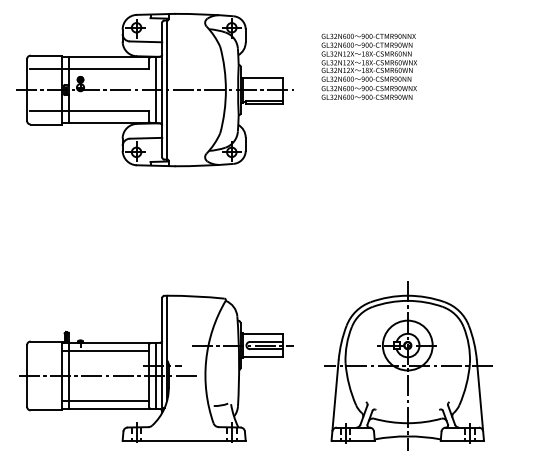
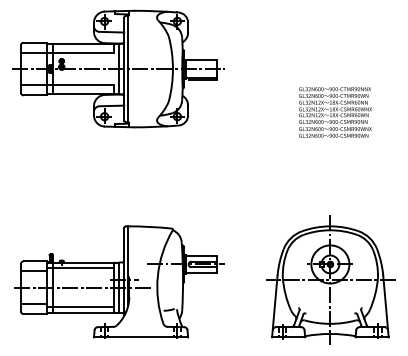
text: (368, 66) -> (334, 112), moved
line: (45, 354) -> (34, 271), added
part: (408, 365) -> (330, 279), moved
line: (45, 397) -> (34, 304), added

